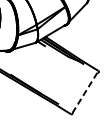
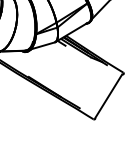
line: (84, 93) -> (108, 96), dashed -> solid

